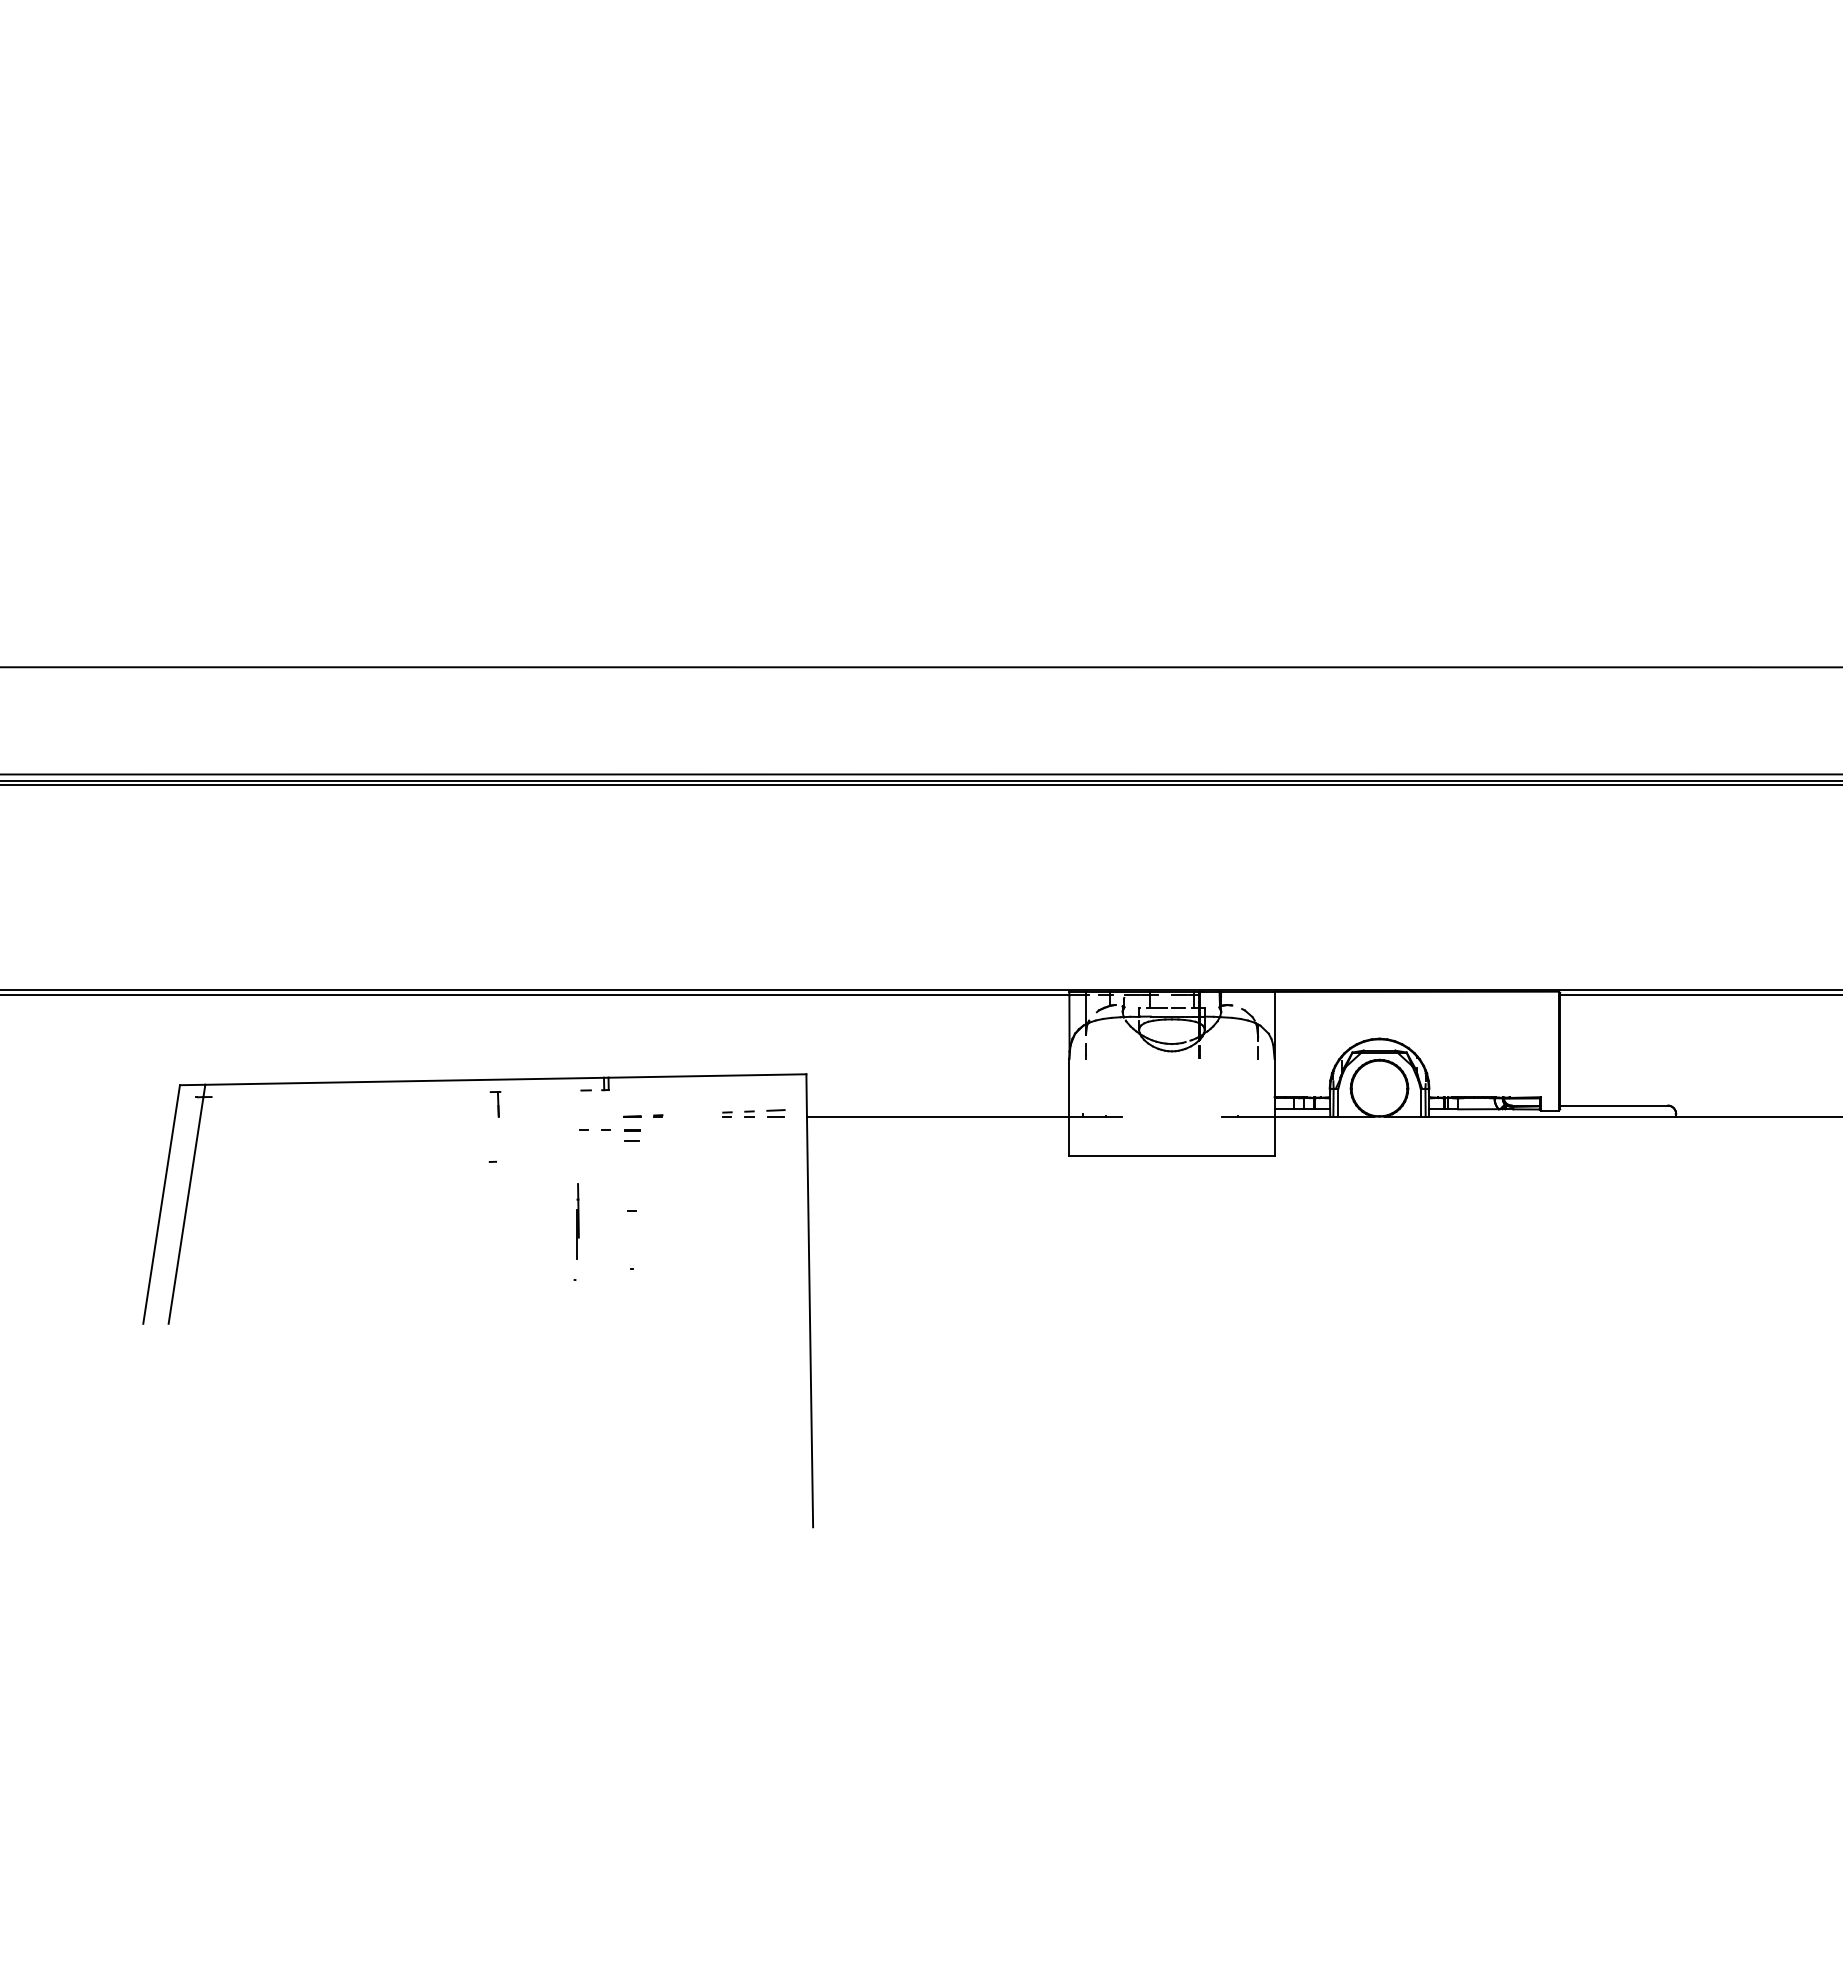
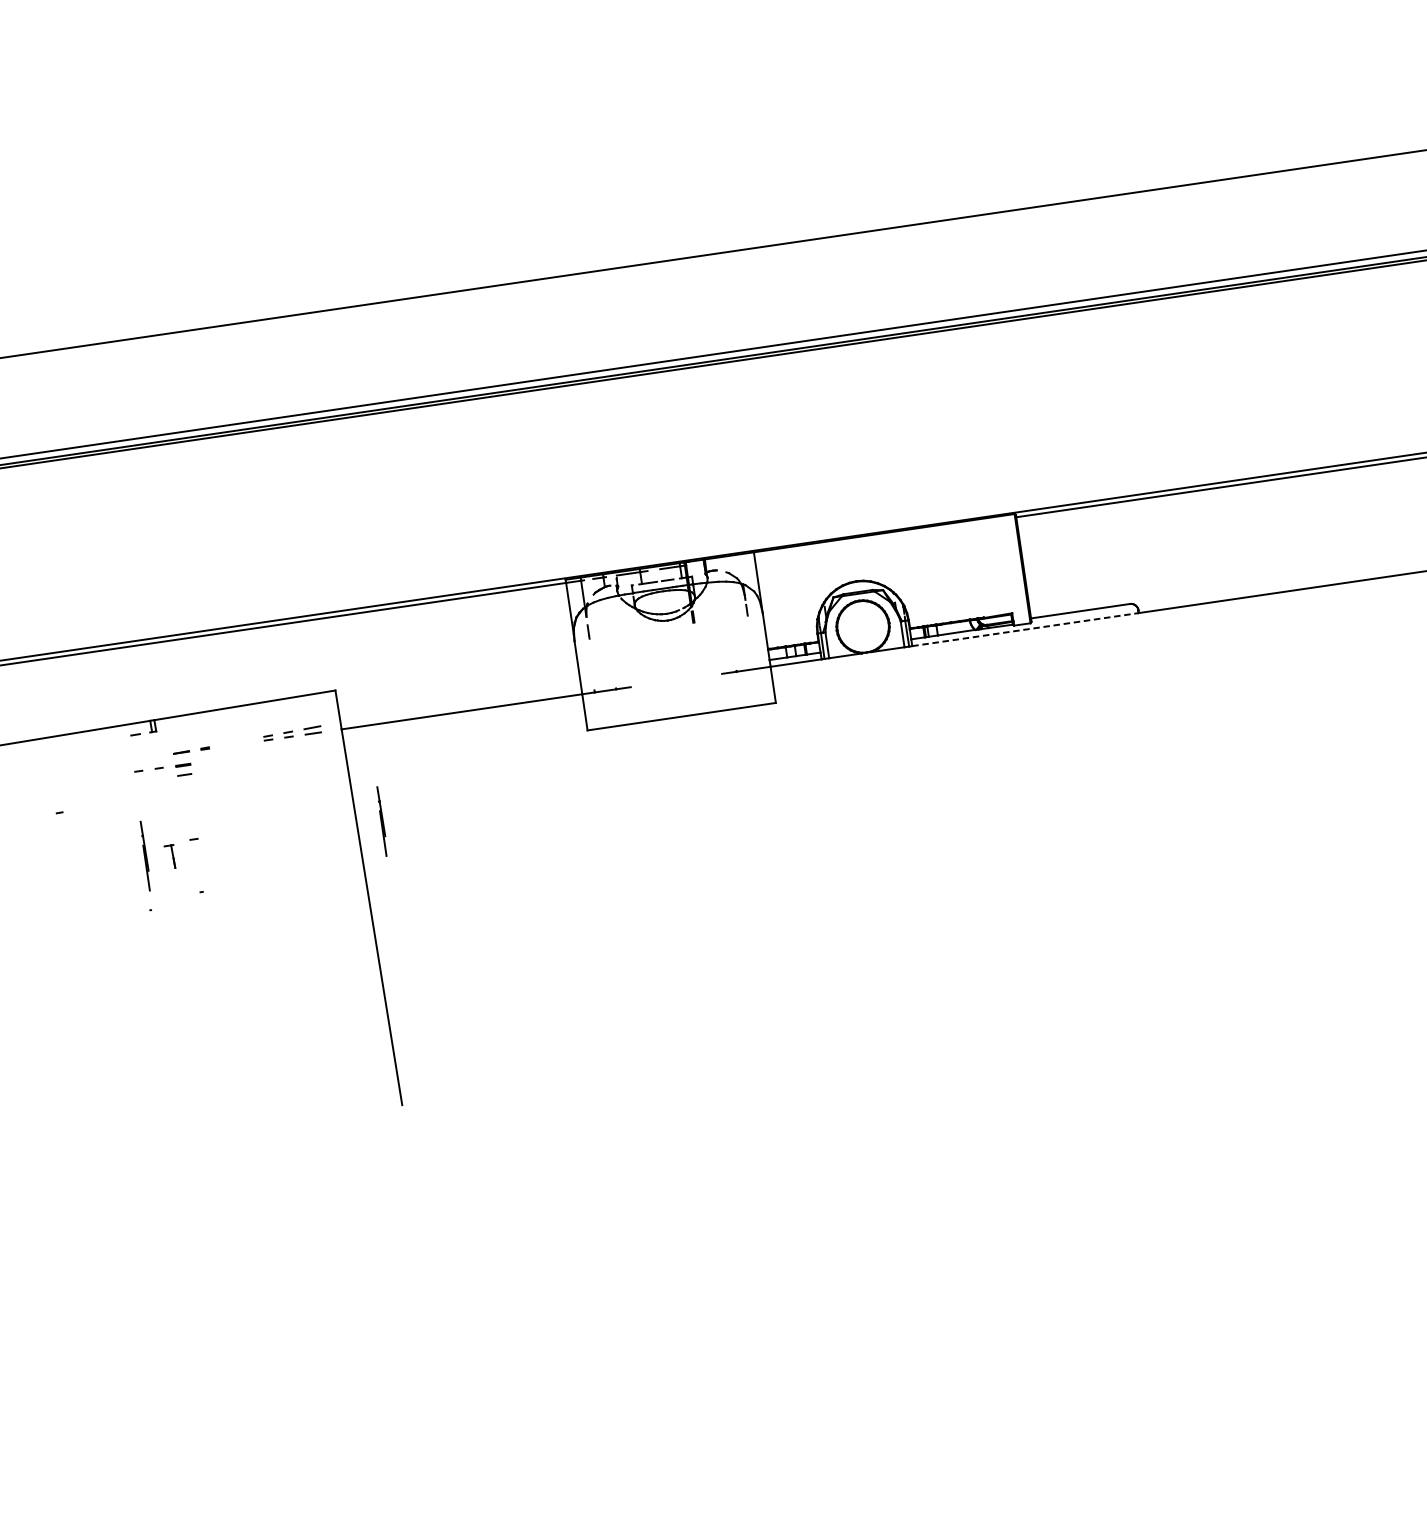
part: (495, 1104) -> (170, 857), moved
line: (1552, 1116) -> (1025, 629), solid -> dashed
line: (835, 1221) -> (381, 821), added

